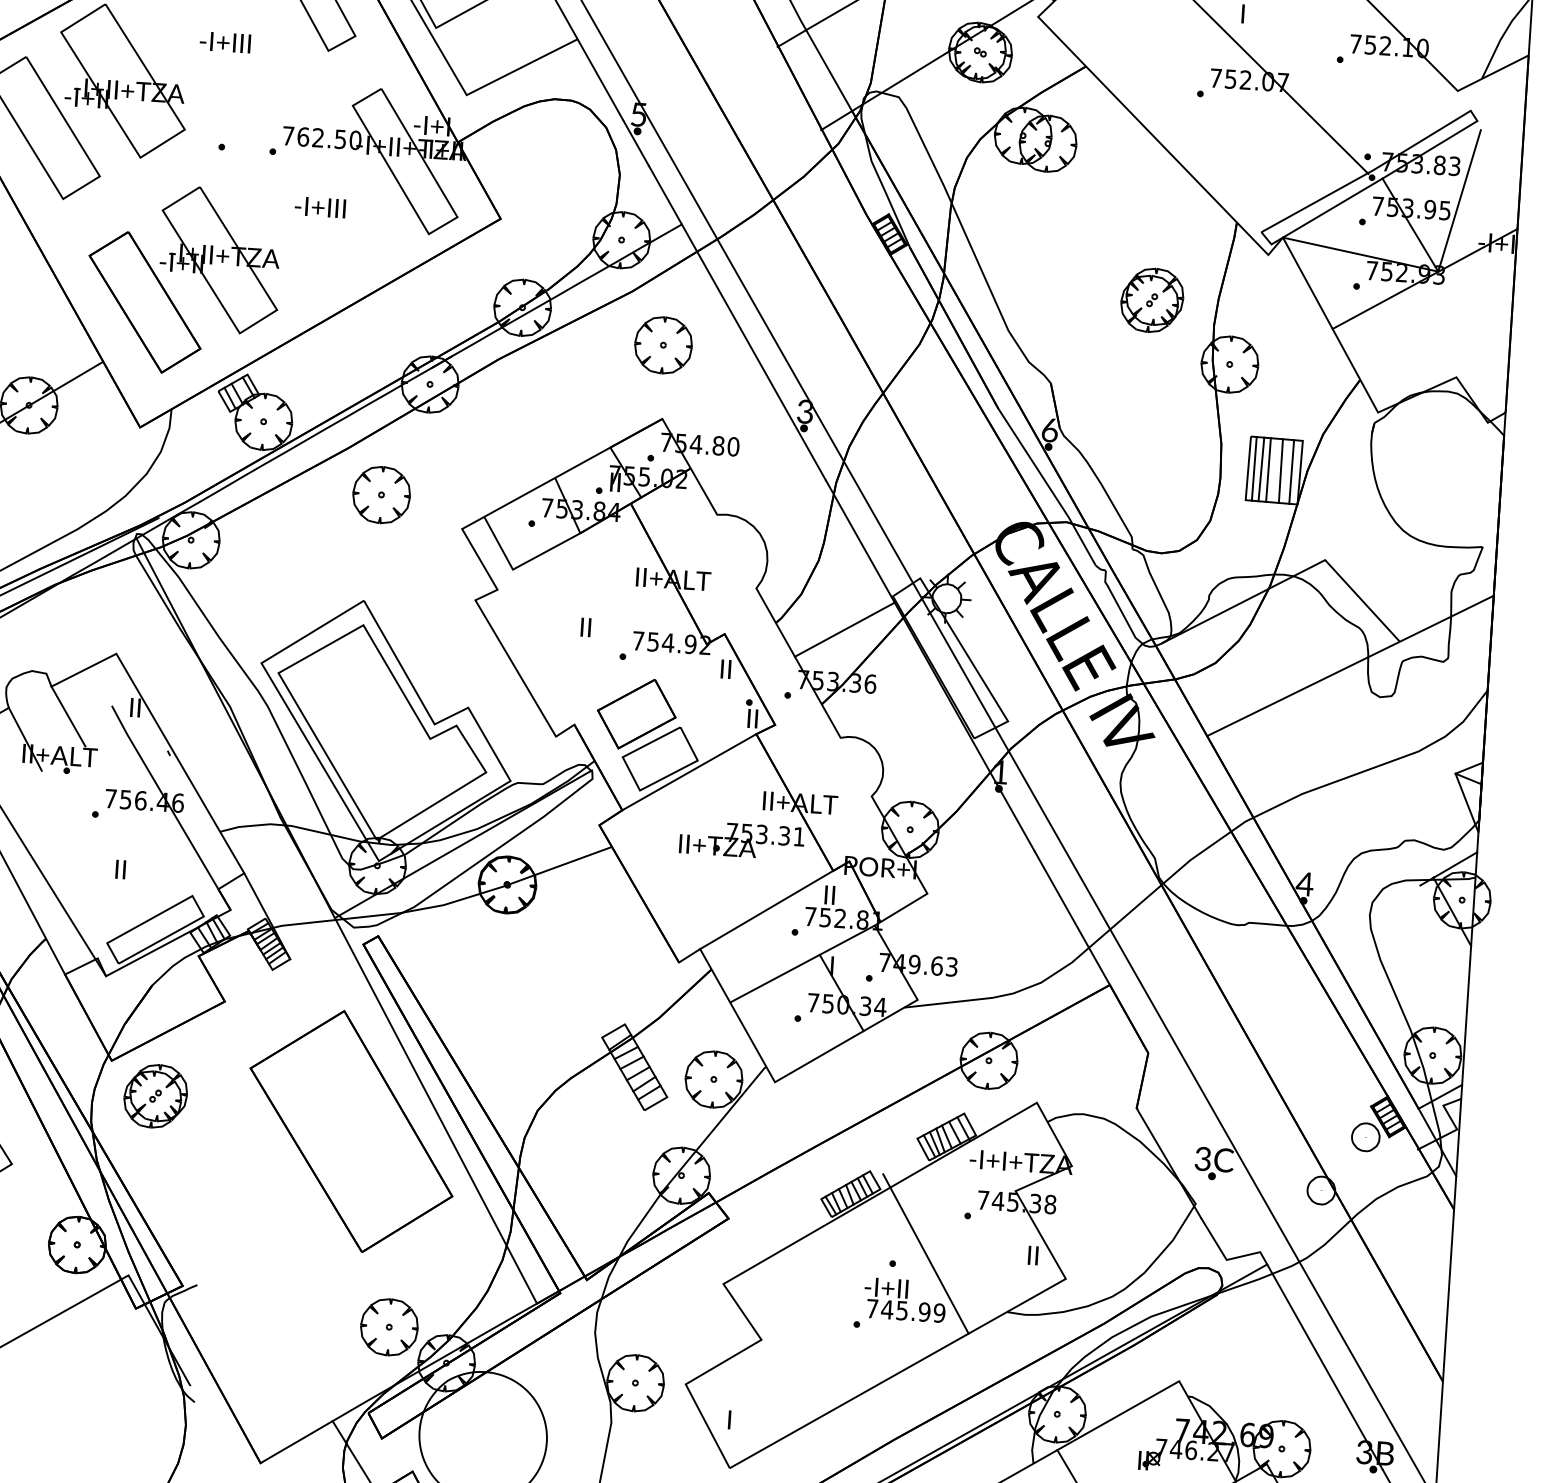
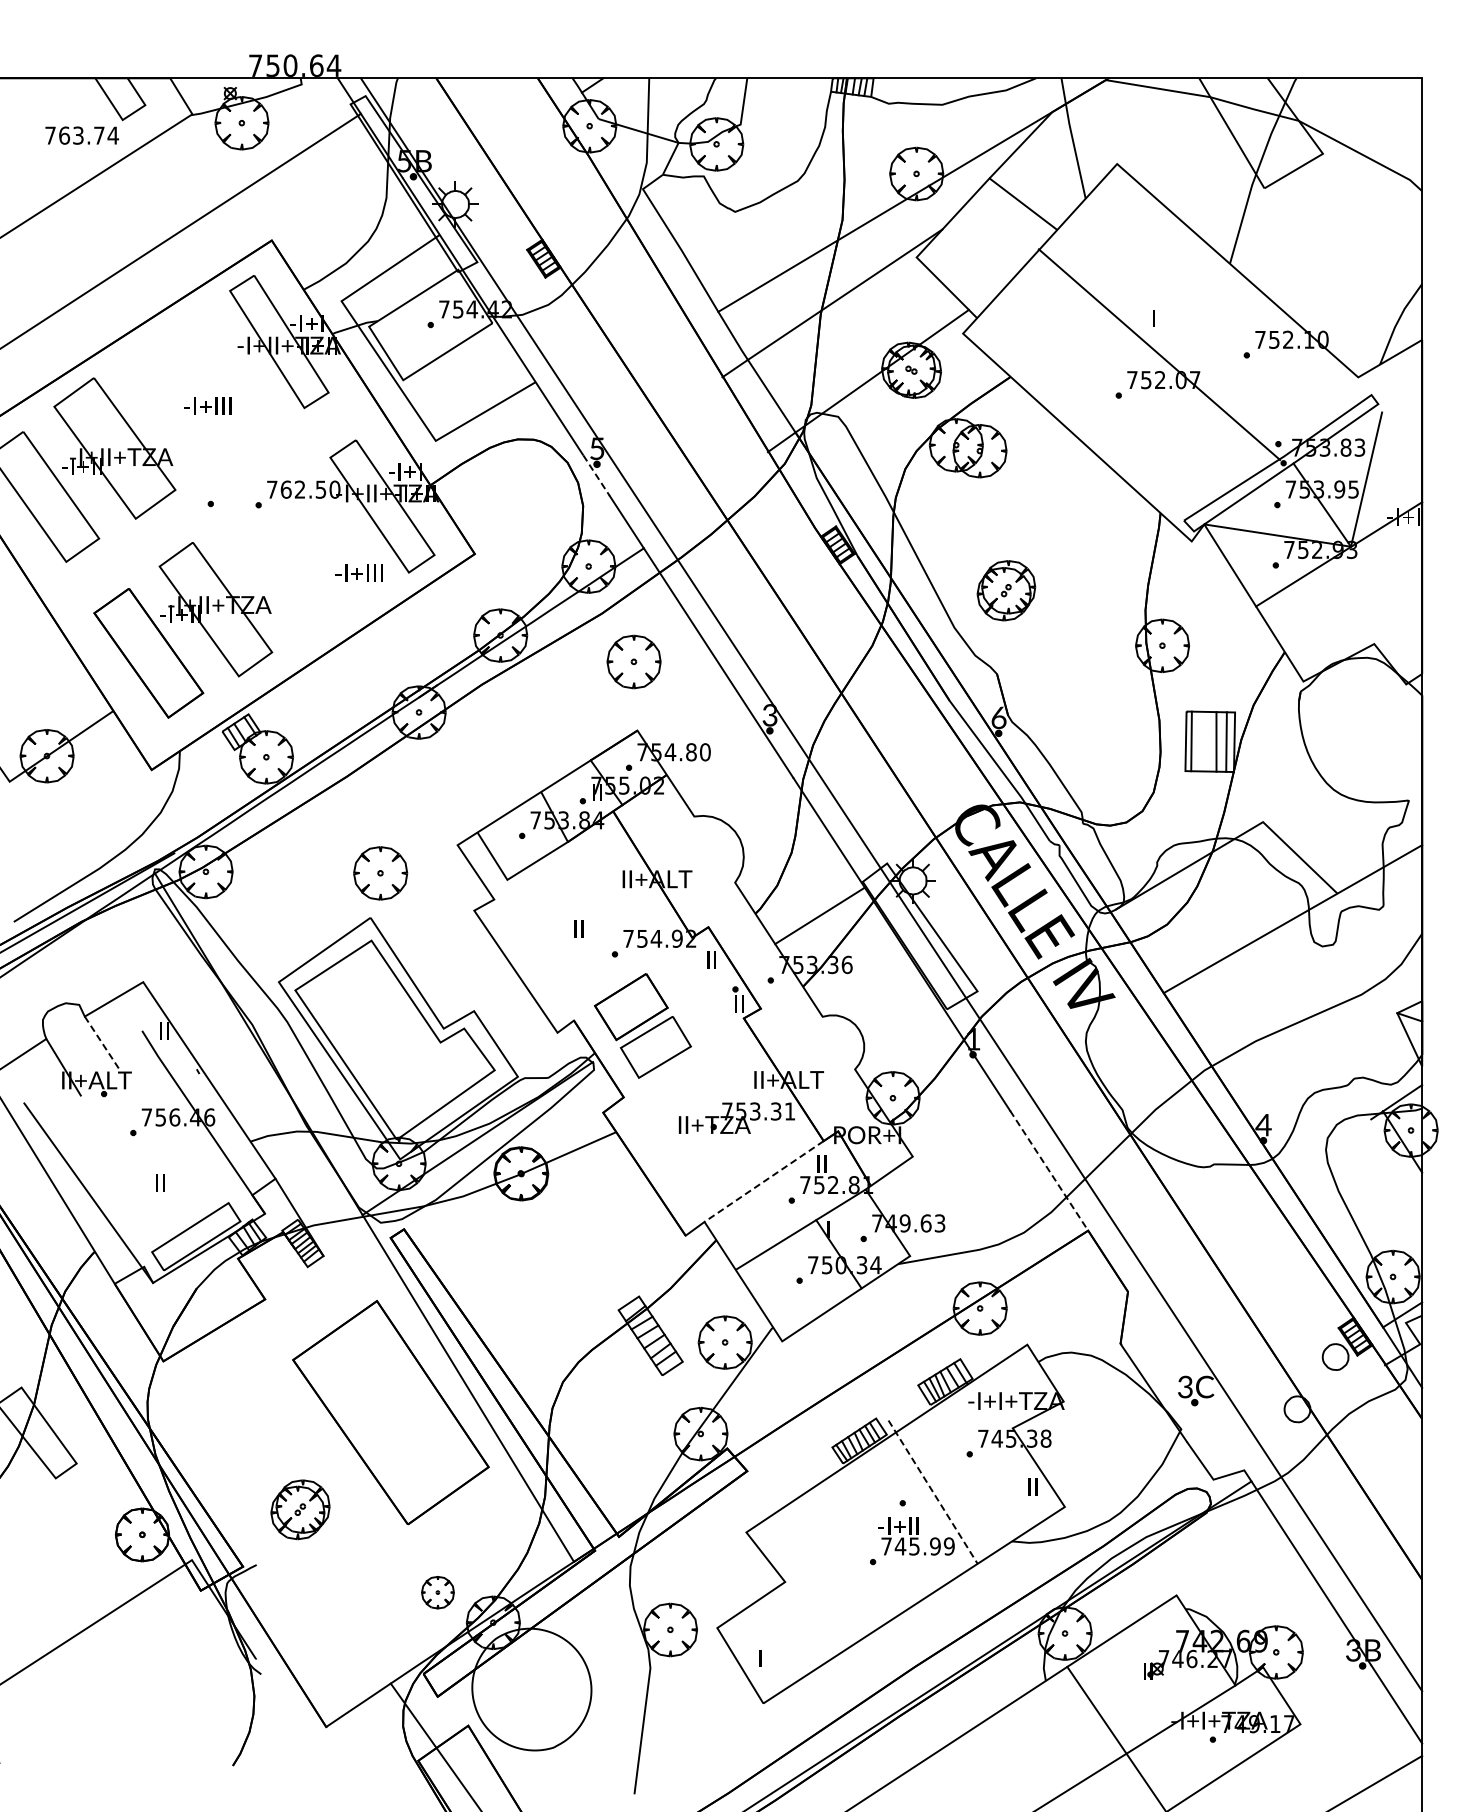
line: (636, 144) -> (596, 476), solid -> dashed
text: (319, 206) -> (358, 572), moved
part: (1152, 300) -> (1006, 590), moved
line: (1260, 469) -> (1197, 741), removed
line: (1268, 469) -> (1204, 741), removed
part: (381, 495) -> (380, 873), moved
line: (68, 716) -> (102, 1043), solid -> dashed
line: (689, 771) -> (683, 1057), removed
line: (766, 909) -> (763, 1181), solid -> dashed
line: (1072, 919) -> (1049, 1171), solid -> dashed
part: (155, 1096) -> (300, 1509), moved
line: (926, 1254) -> (933, 1492), solid -> dashed
part: (388, 1326) -> (437, 1592), size x0.6

